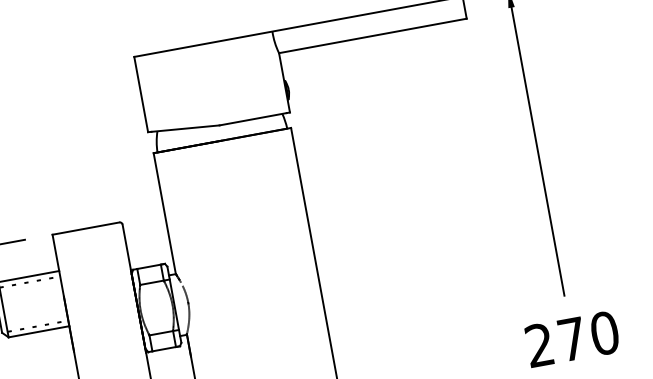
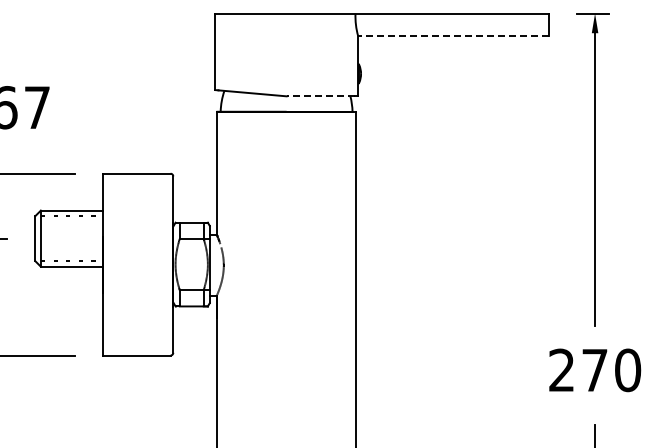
line: (372, 36) -> (453, 36), solid -> dashed
line: (252, 119) -> (320, 96), solid -> dashed

